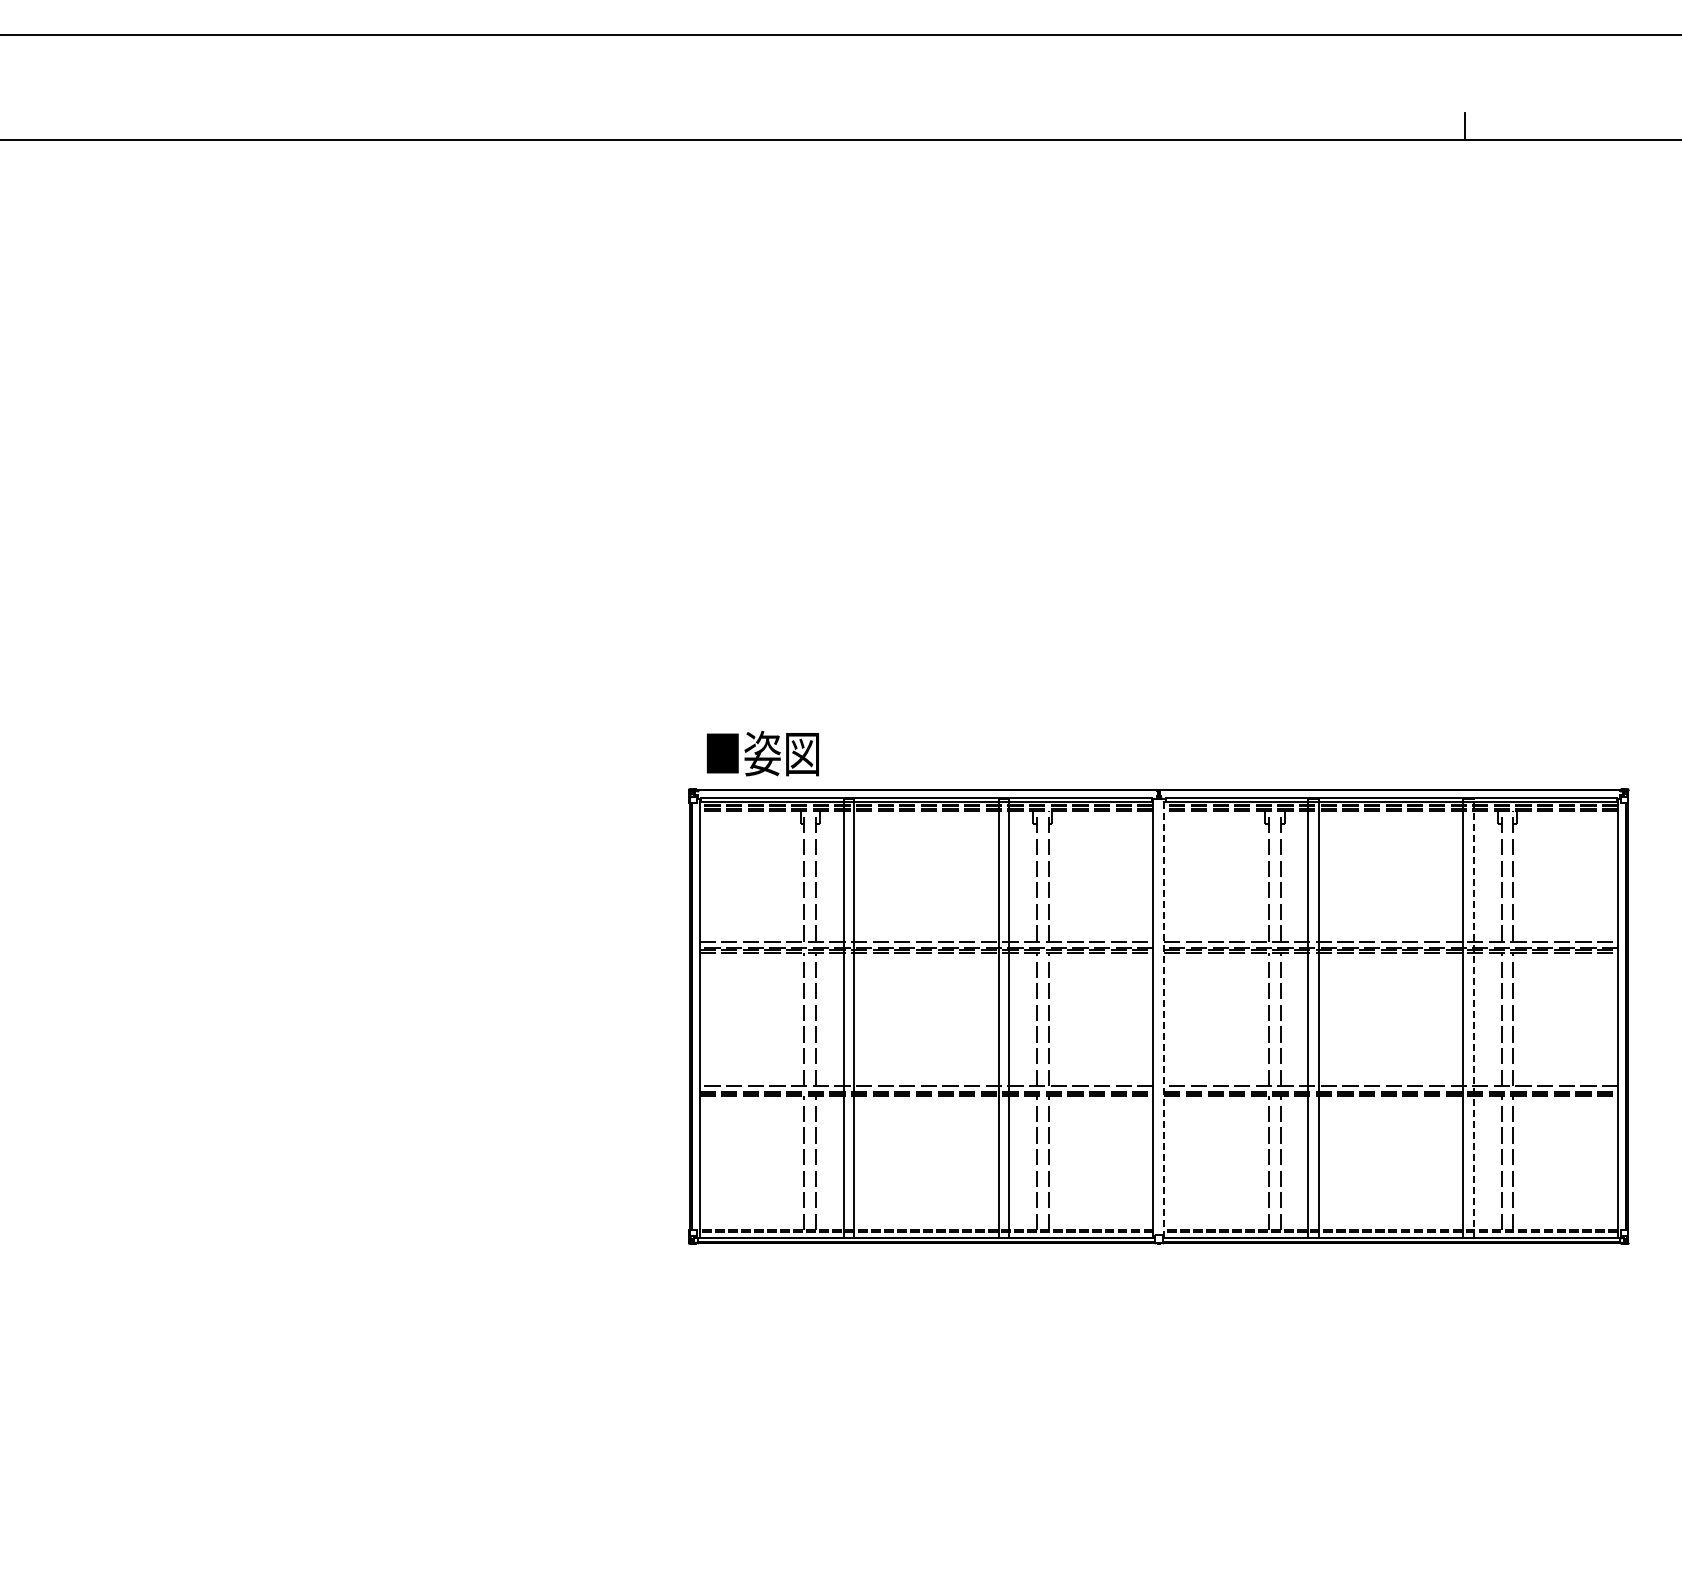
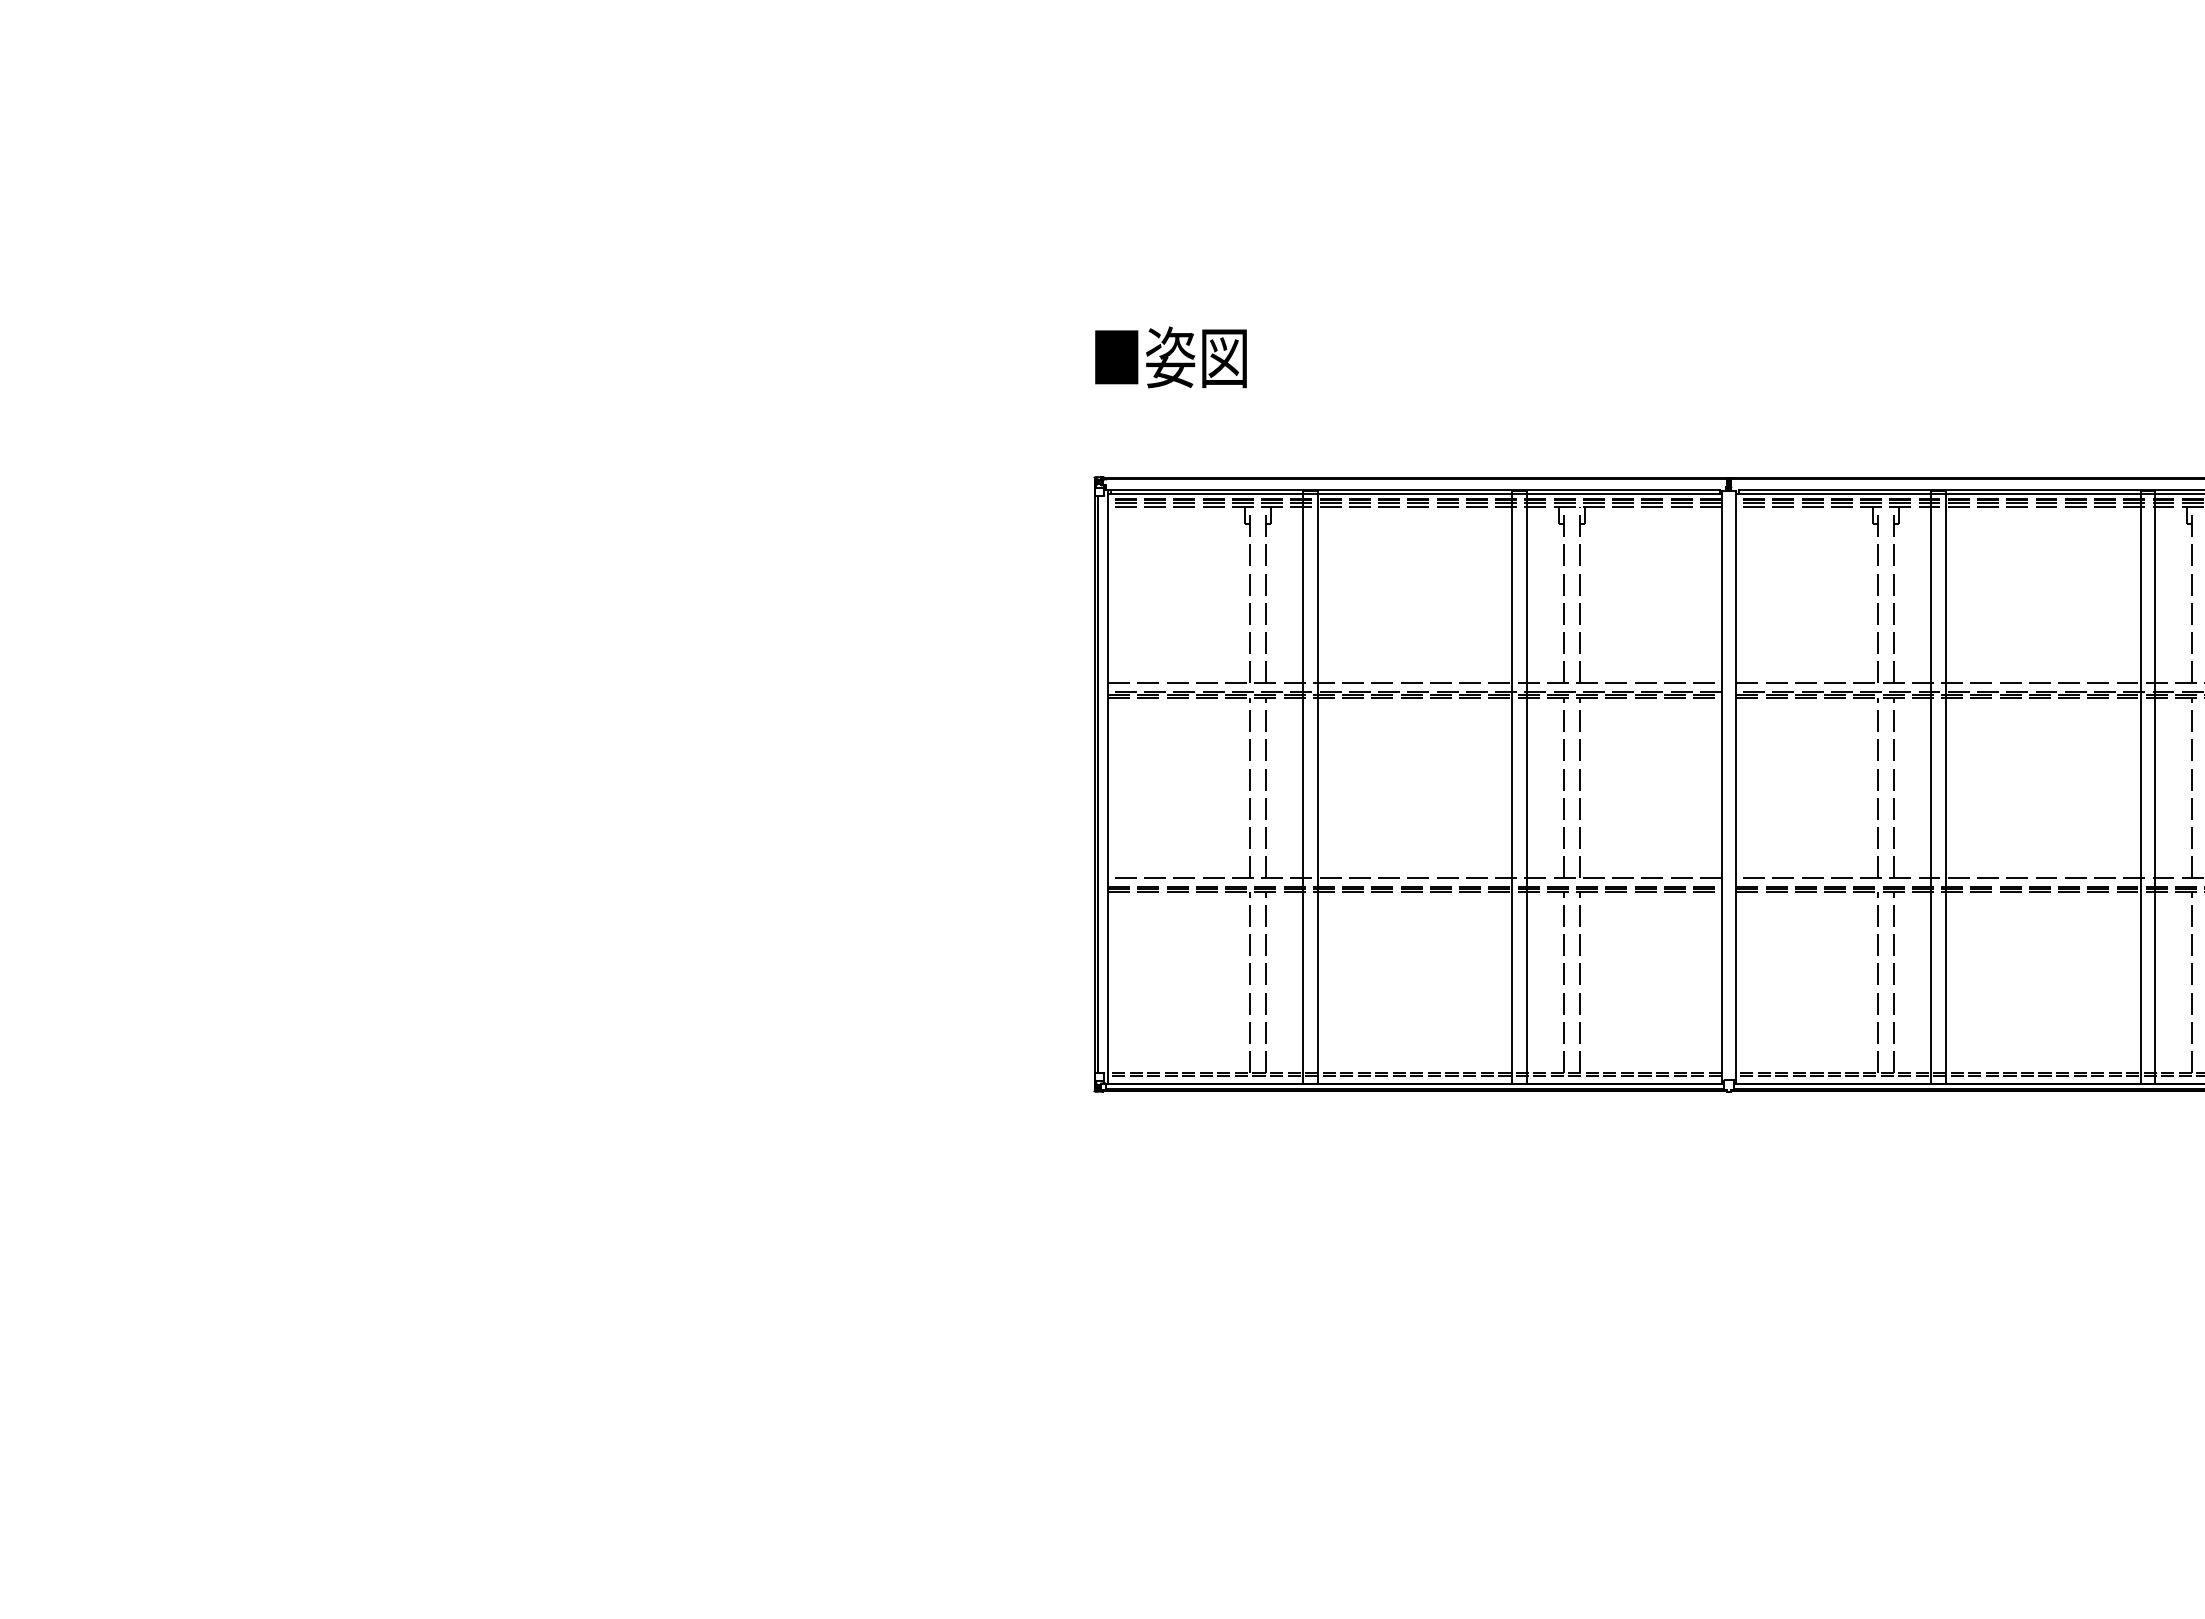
text: (762, 753) -> (1170, 357), moved
line: (1164, 1018) -> (1736, 787), dashed -> solid
line: (1474, 1018) -> (2155, 787), dashed -> solid

